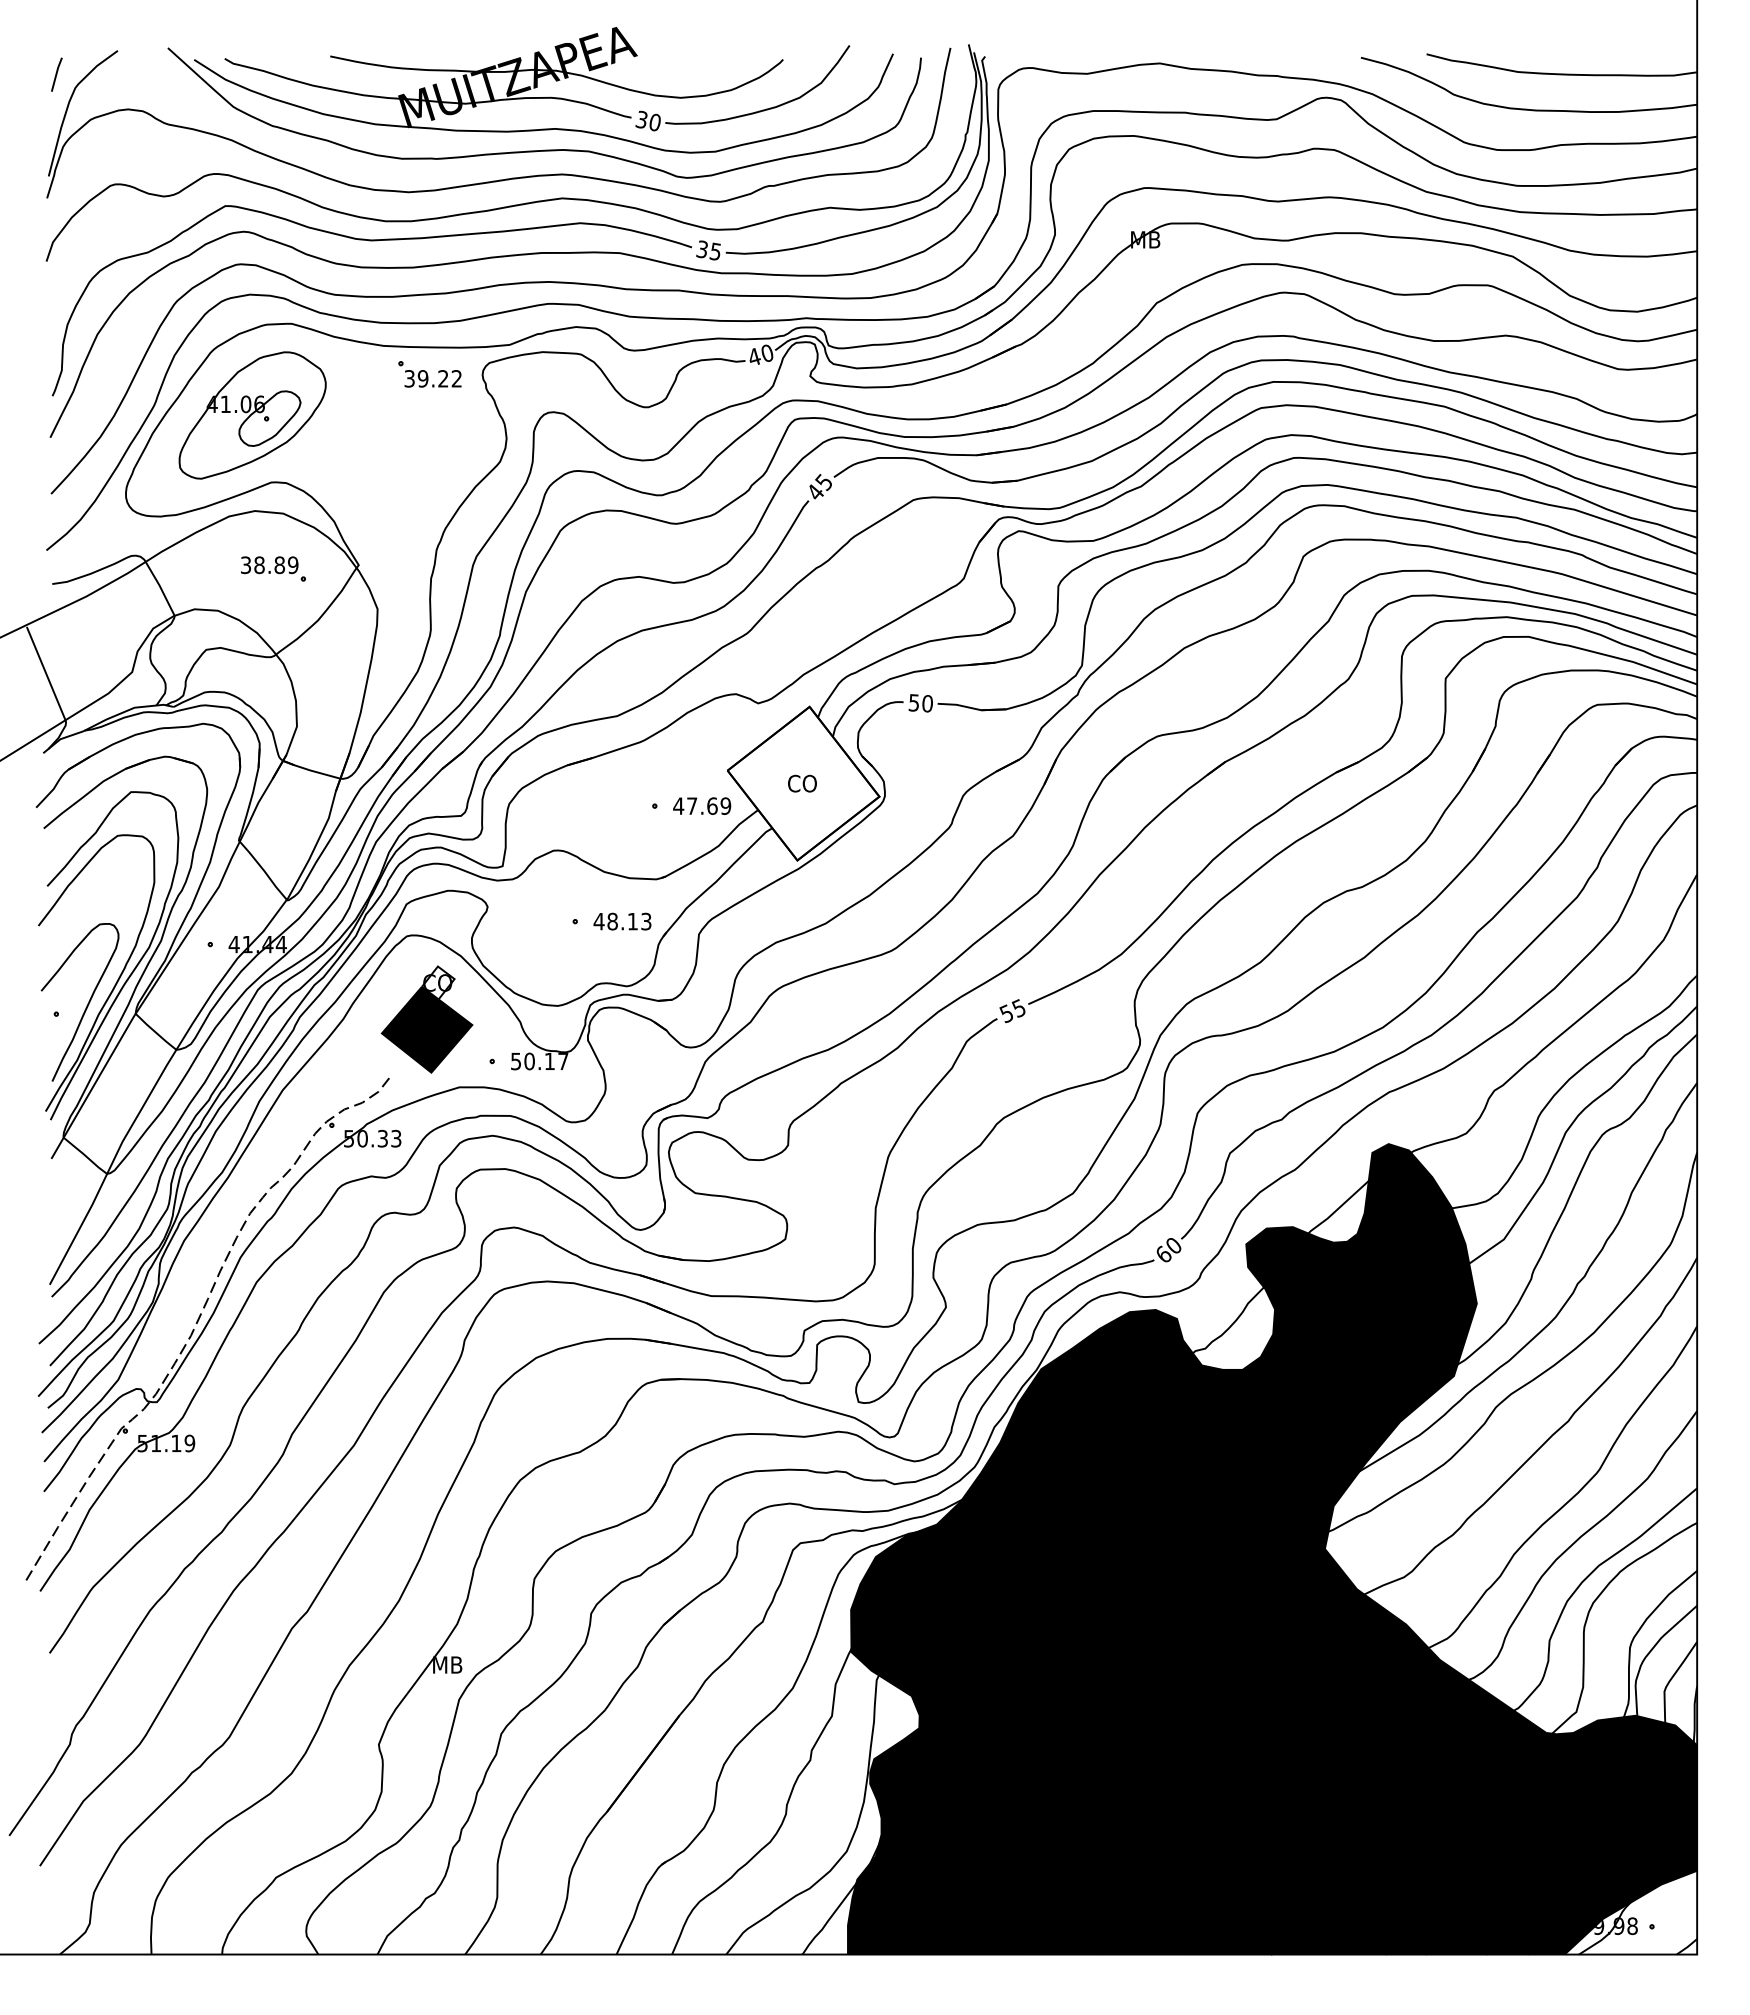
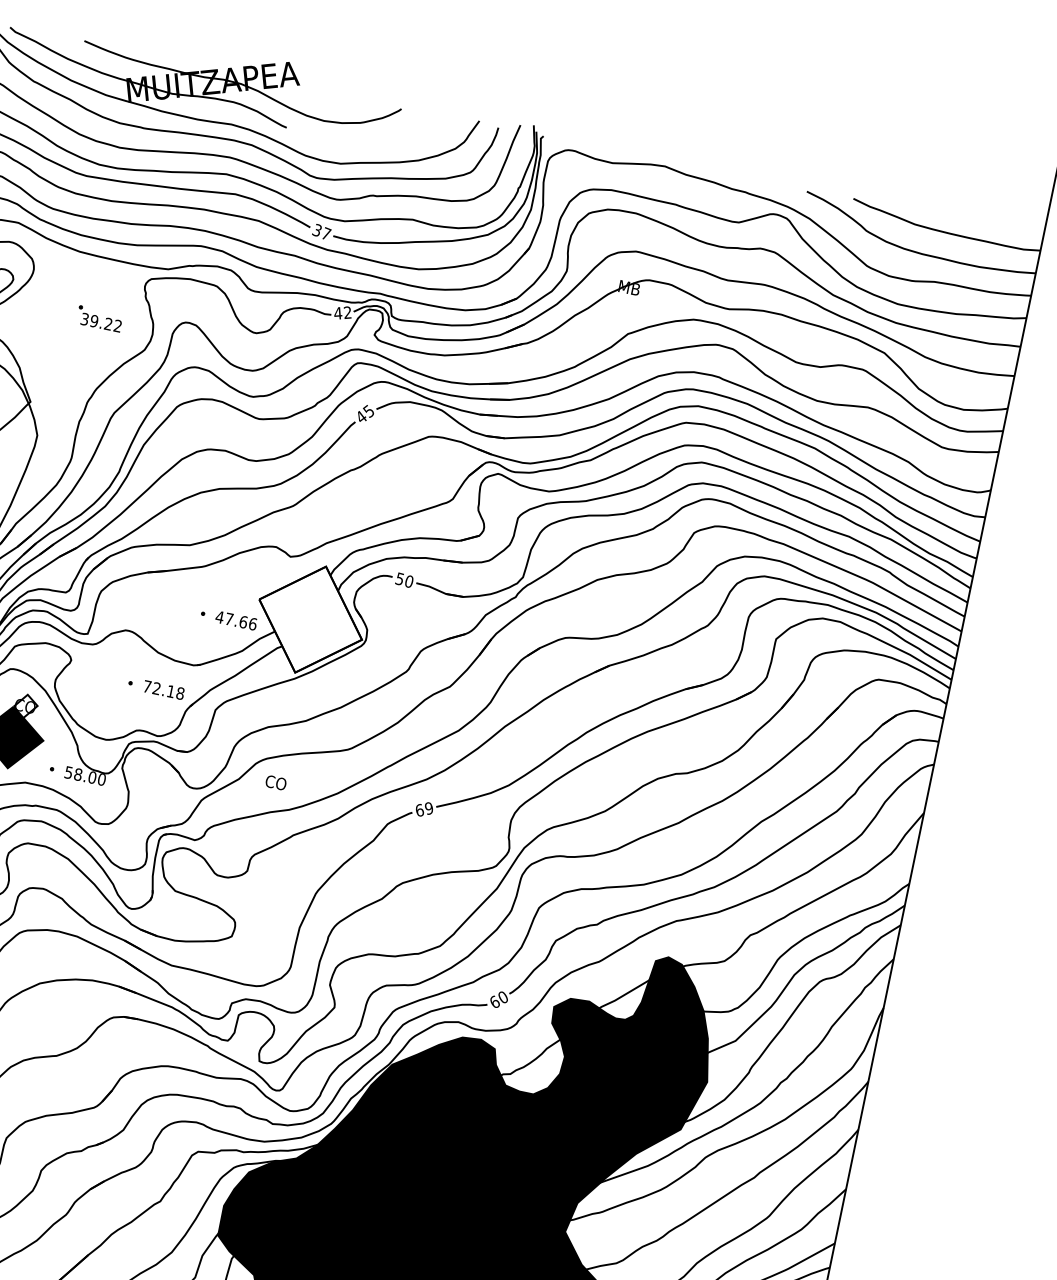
part: (747, 113) -> (368, 141), removed
text: (715, 251) -> (326, 233), 35 -> 37
text: (766, 353) -> (347, 312), 40 -> 42
part: (429, 374) -> (99, 319), moved
text: (802, 783) -> (276, 782), moved
text: (725, 805) -> (252, 623), 47.69 -> 47.66
text: (622, 921) -> (163, 690), 48.13 -> 72.18
text: (1012, 1011) -> (424, 809), 55 -> 69
text: (546, 1061) -> (90, 777), 50.17 -> 58.00

